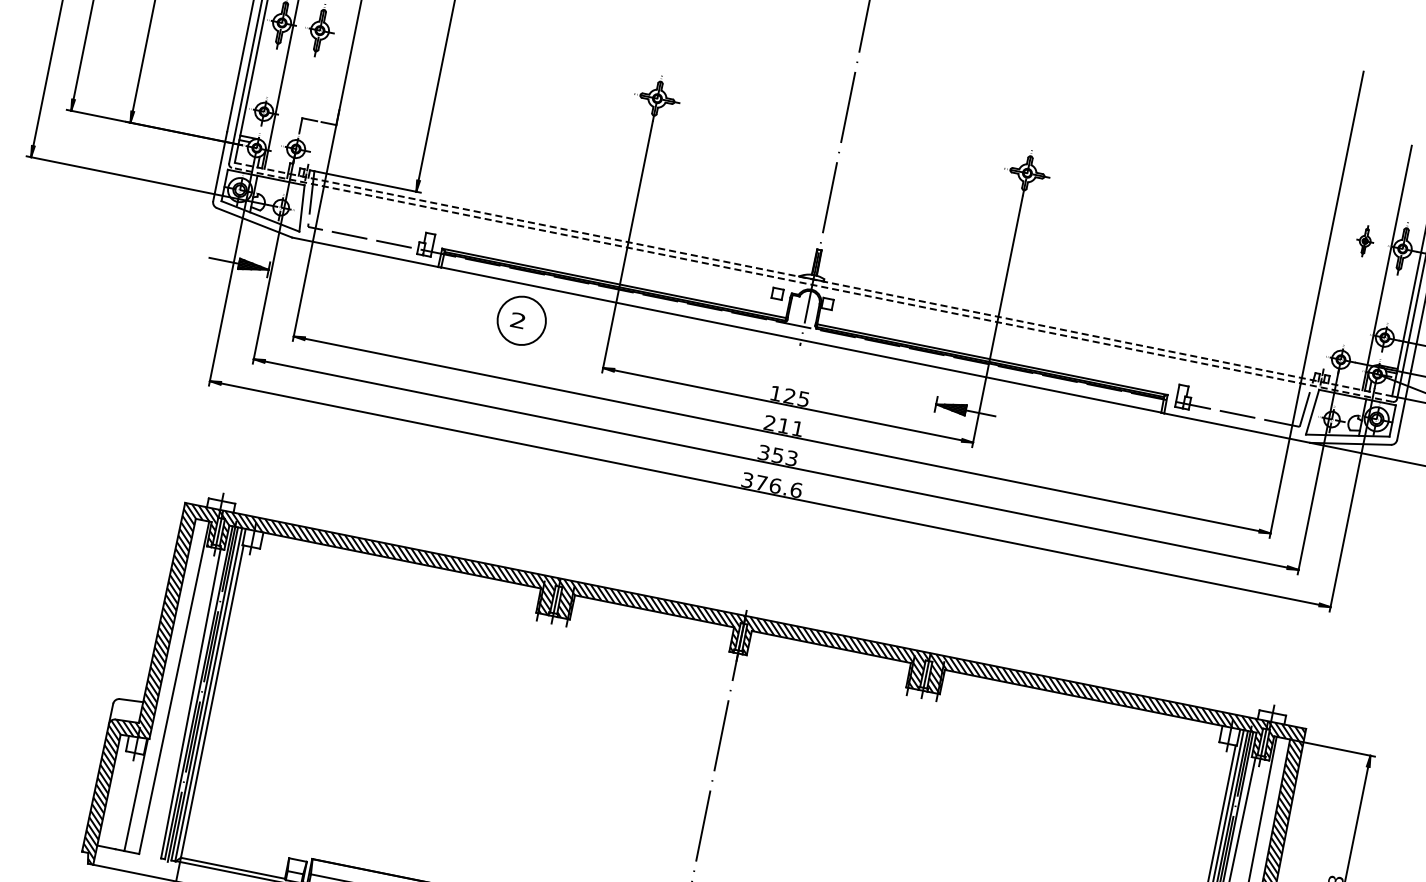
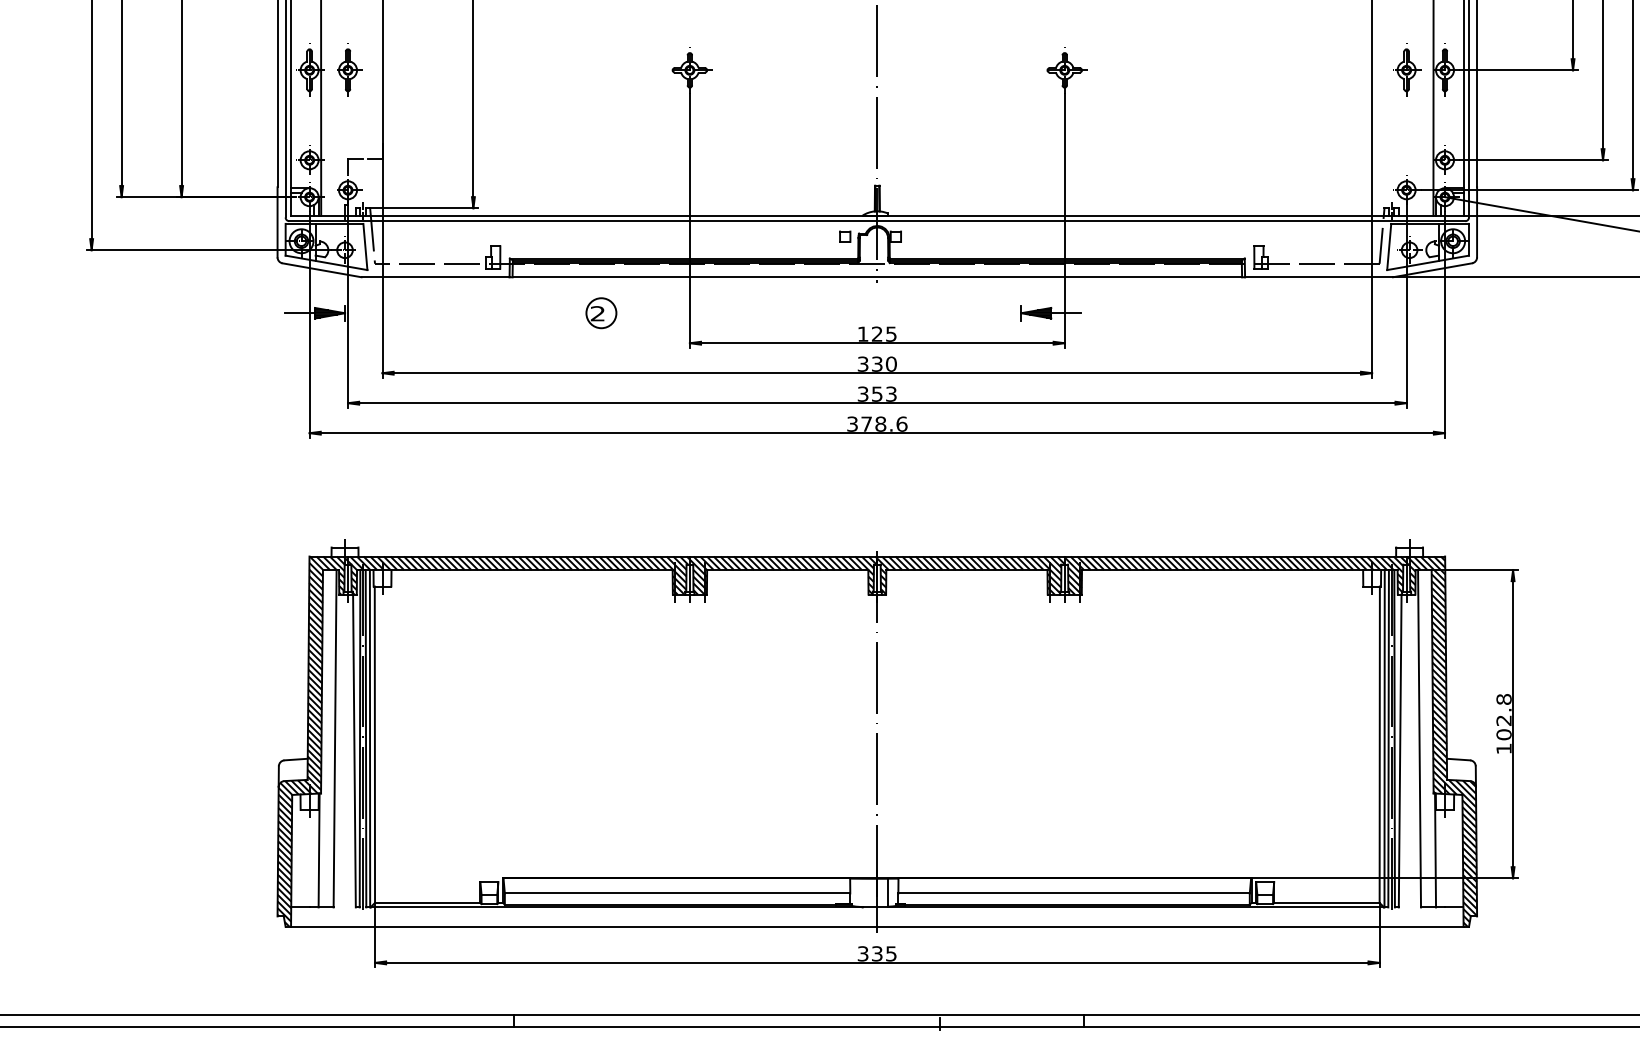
part: (1365, 240) -> (1407, 69), size x1.67
line: (813, 279) -> (877, 215), dashed -> solid
line: (812, 285) -> (877, 221), dashed -> solid
circle: (521, 321) -> (601, 313), size x0.62
text: (783, 425) -> (876, 363), 211 -> 330
text: (775, 485) -> (880, 423), 376.6 -> 378.6

